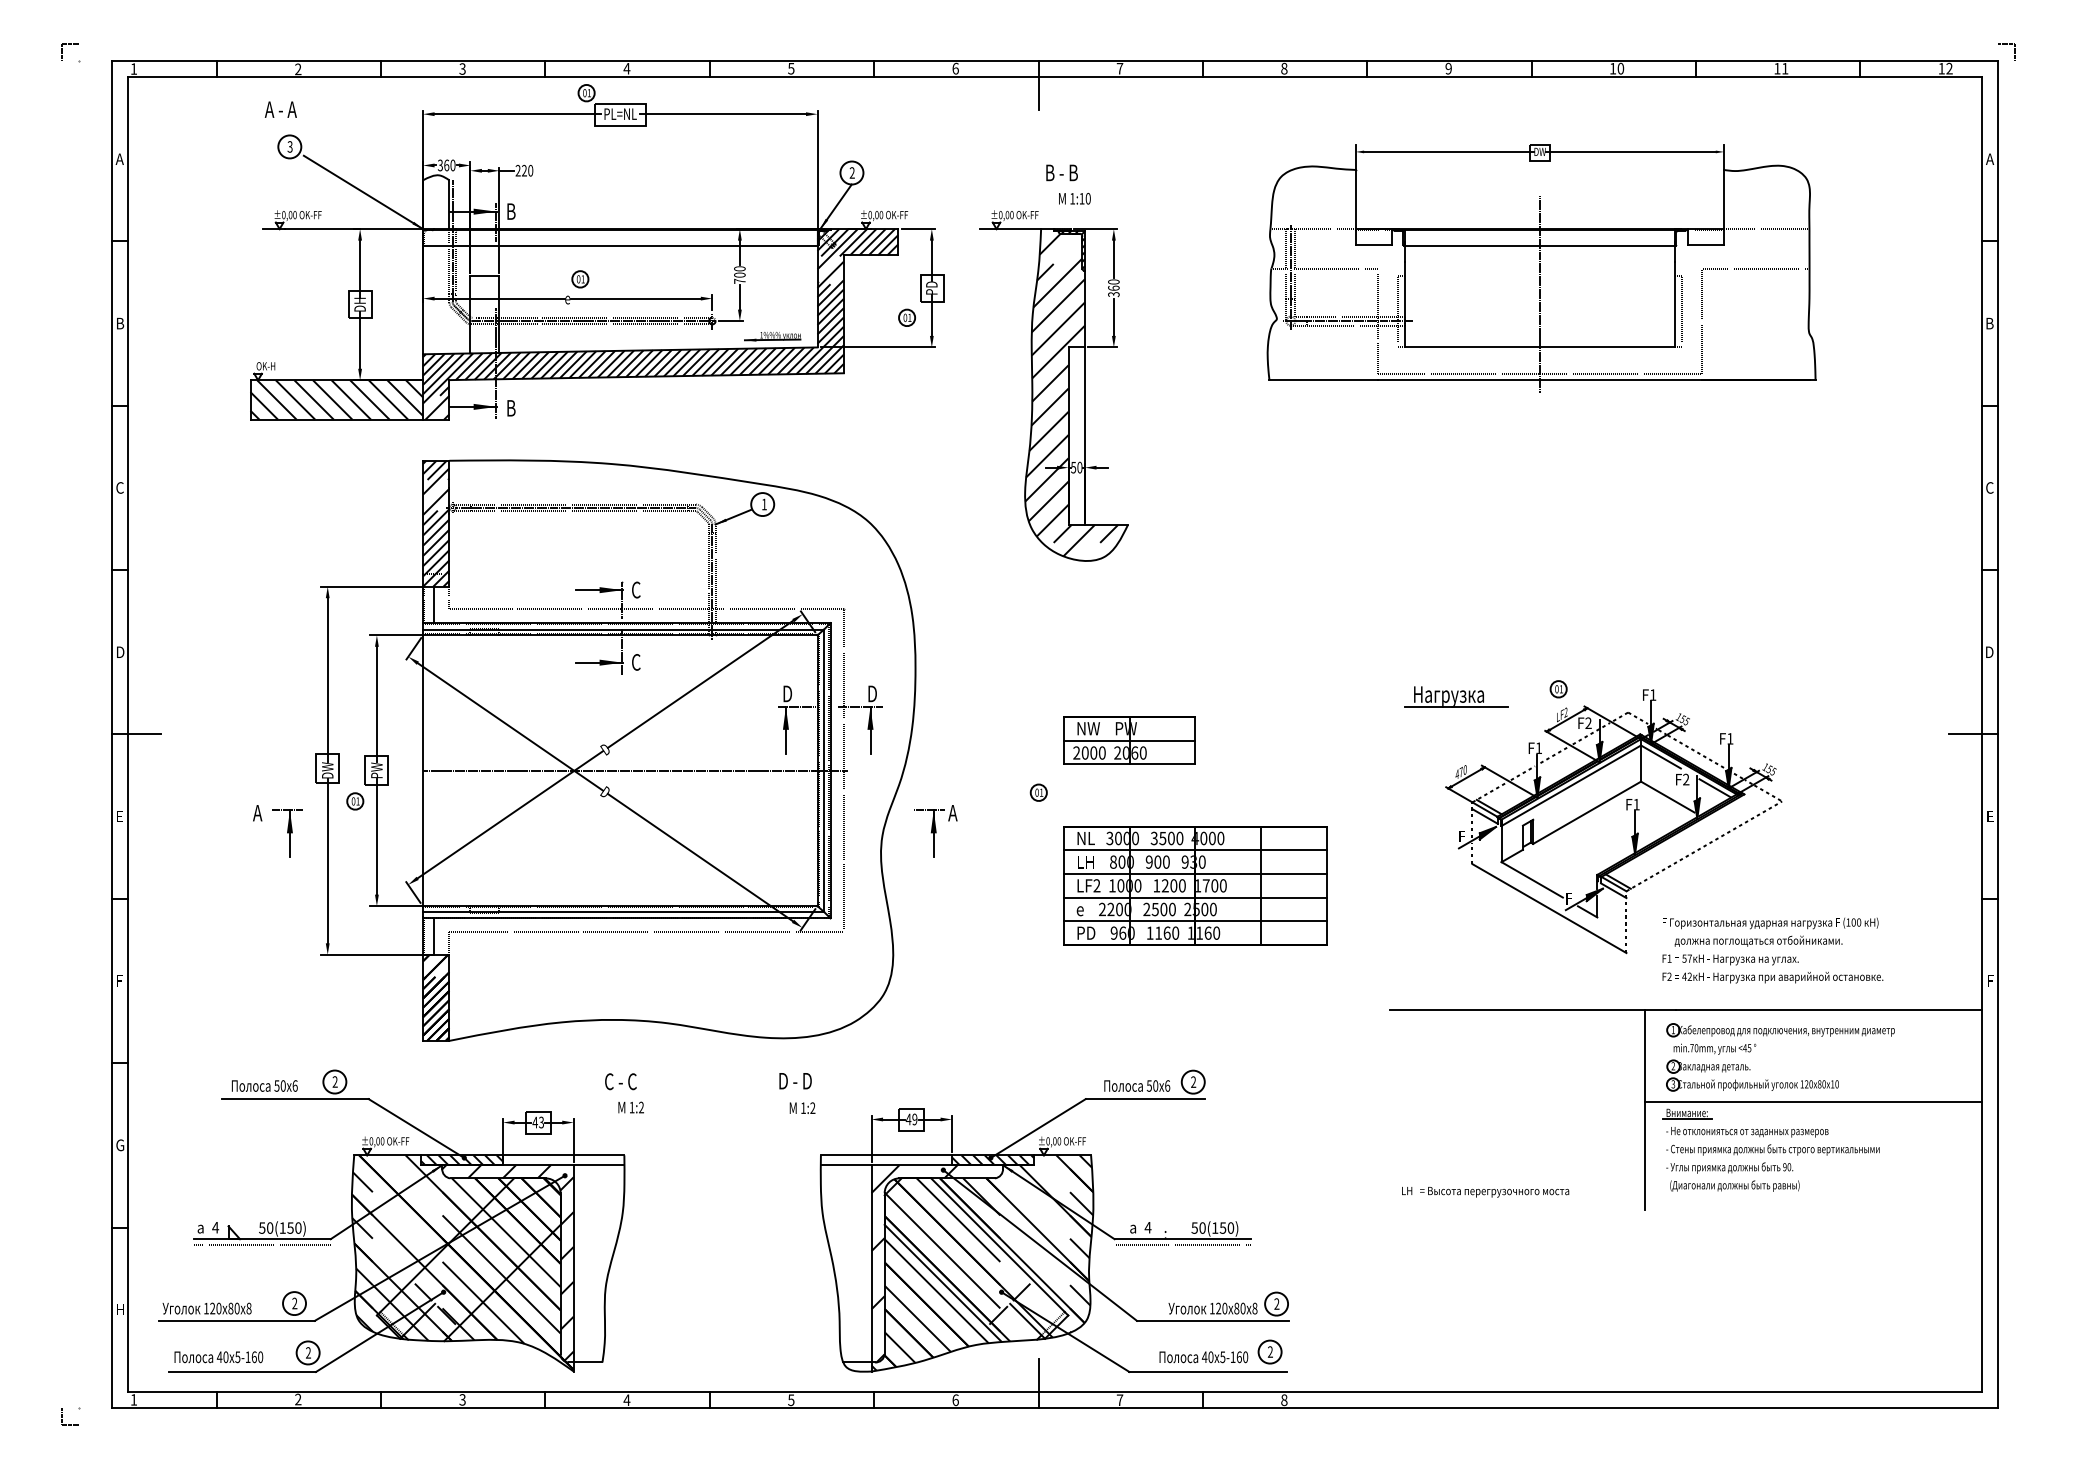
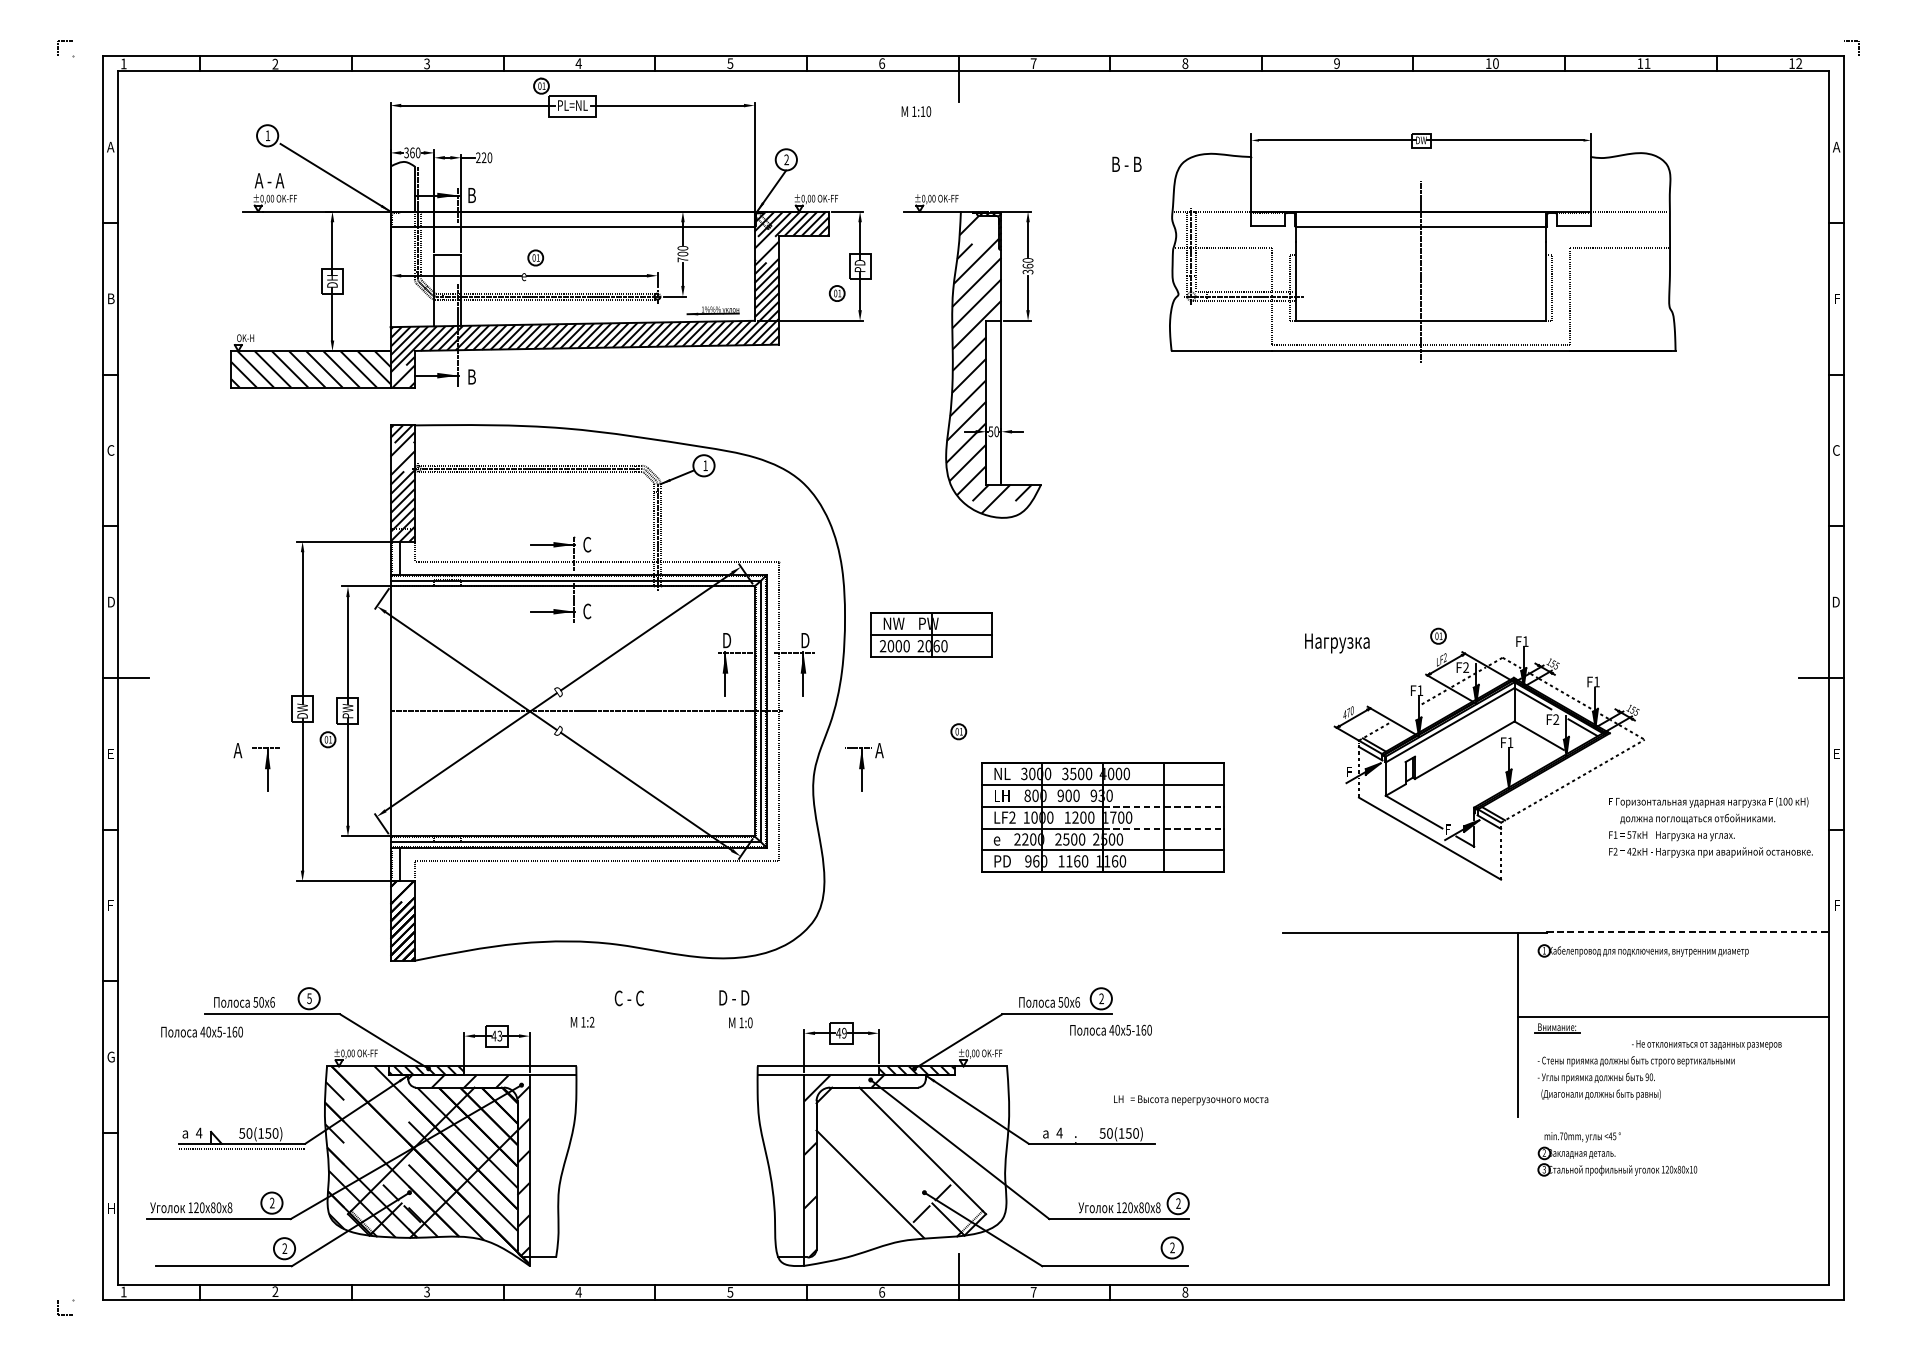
text: (280, 109) -> (269, 180), moved
text: (289, 146) -> (267, 135), 3 -> 1
text: (1061, 172) -> (1126, 164), moved
text: (1074, 198) -> (916, 111), moved
text: (1989, 323) -> (1836, 298), B -> F
line: (1456, 706) -> (1344, 652), removed
part: (1129, 740) -> (931, 634), moved
line: (1522, 773) -> (1405, 713), removed
line: (1260, 874) -> (1163, 807), solid -> dashed
line: (1260, 897) -> (1163, 828), solid -> dashed
text: (1772, 950) -> (1710, 827), moved
line: (1829, 1010) -> (1688, 932), solid -> dashed
part: (1752, 1067) -> (1617, 1154), moved
text: (334, 1081) -> (308, 998), 2 -> 5
text: (620, 1081) -> (629, 998), moved
text: (812, 1108) -> (749, 1023), 1:2 -> 1:0
text: (1747, 1132) -> (1706, 1045), moved
text: (1485, 1192) -> (1191, 1100), moved
line: (1182, 1244) -> (1091, 1148), removed
hatch: (982, 1262) -> (906, 1165), removed
text: (218, 1357) -> (201, 1032), moved
text: (1203, 1357) -> (1110, 1030), moved

